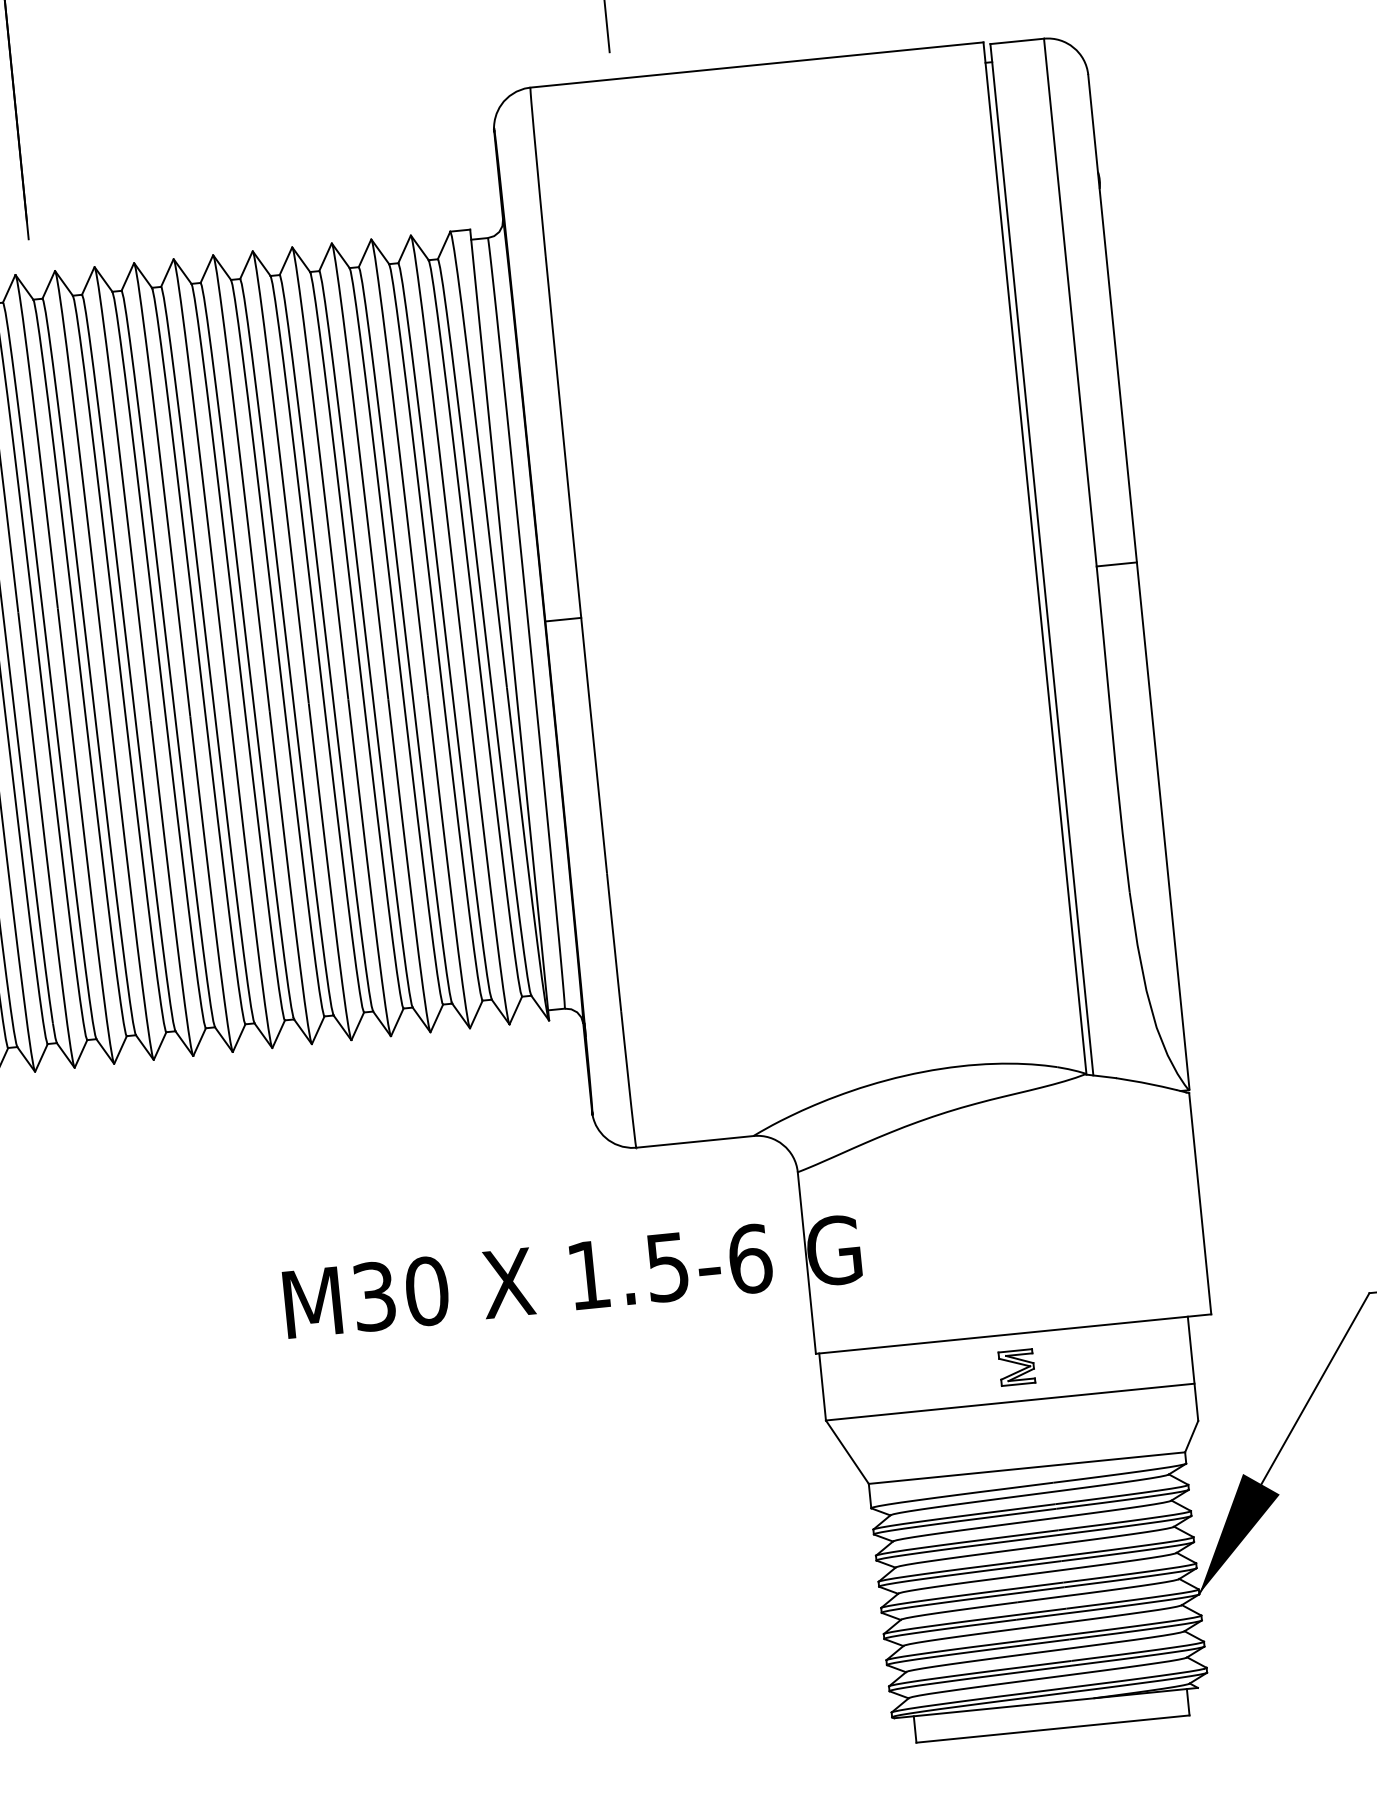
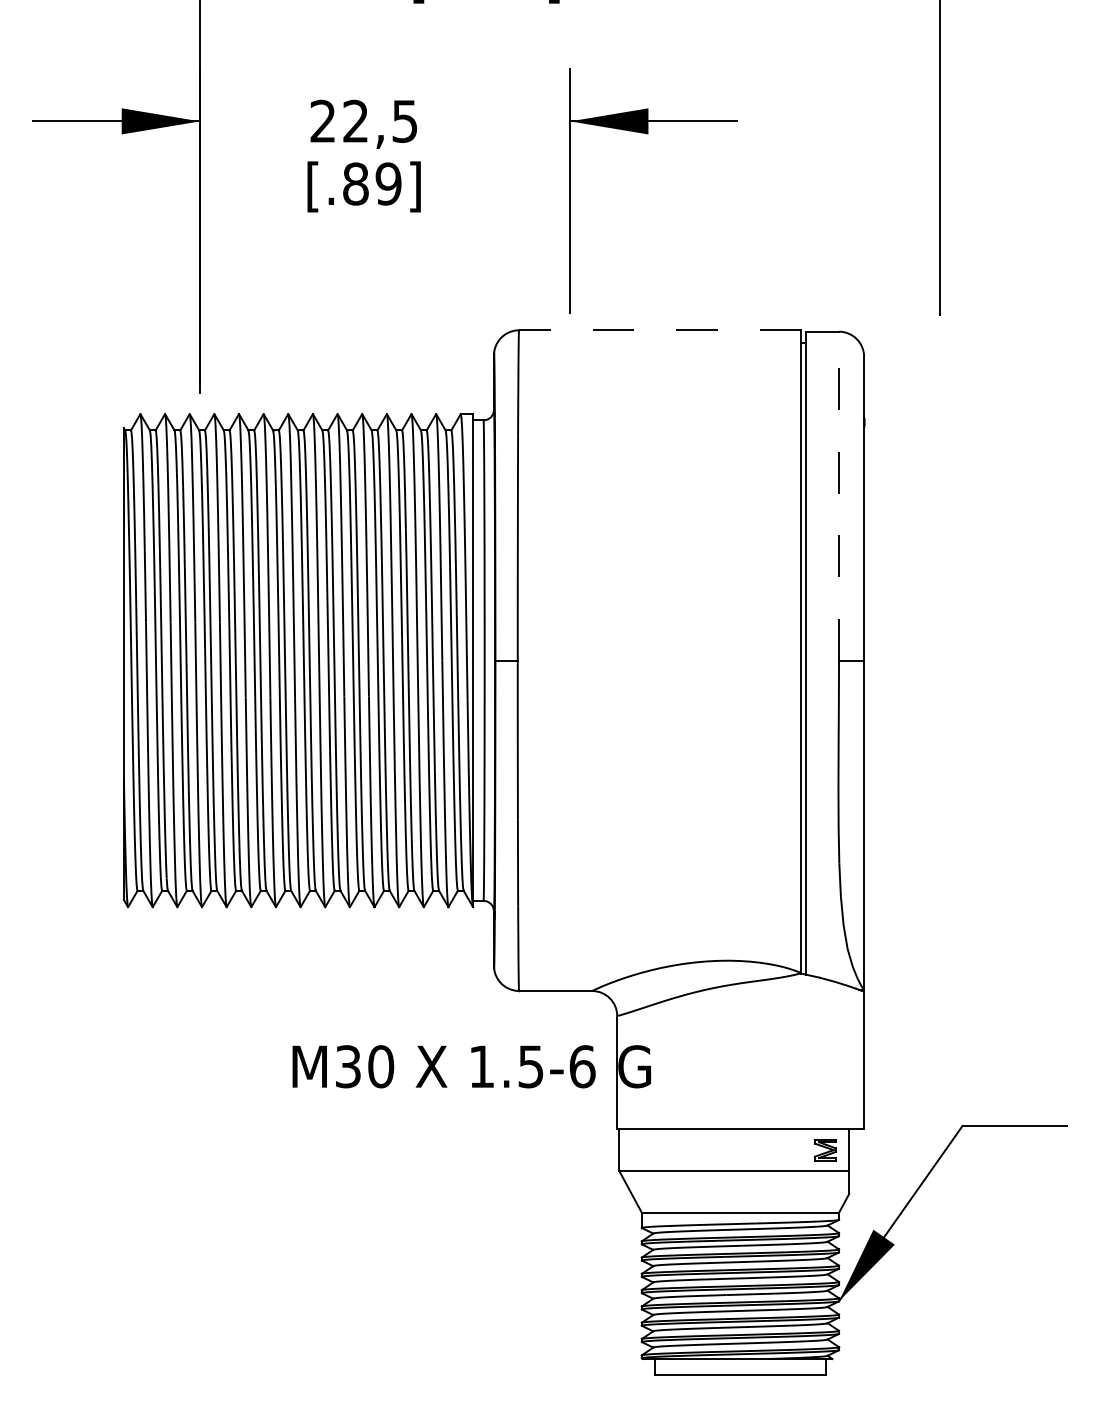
line: (755, 65) -> (659, 330), solid -> dashed
line: (1070, 301) -> (839, 495), solid -> dashed
part: (1017, 1368) -> (825, 1150), moved

